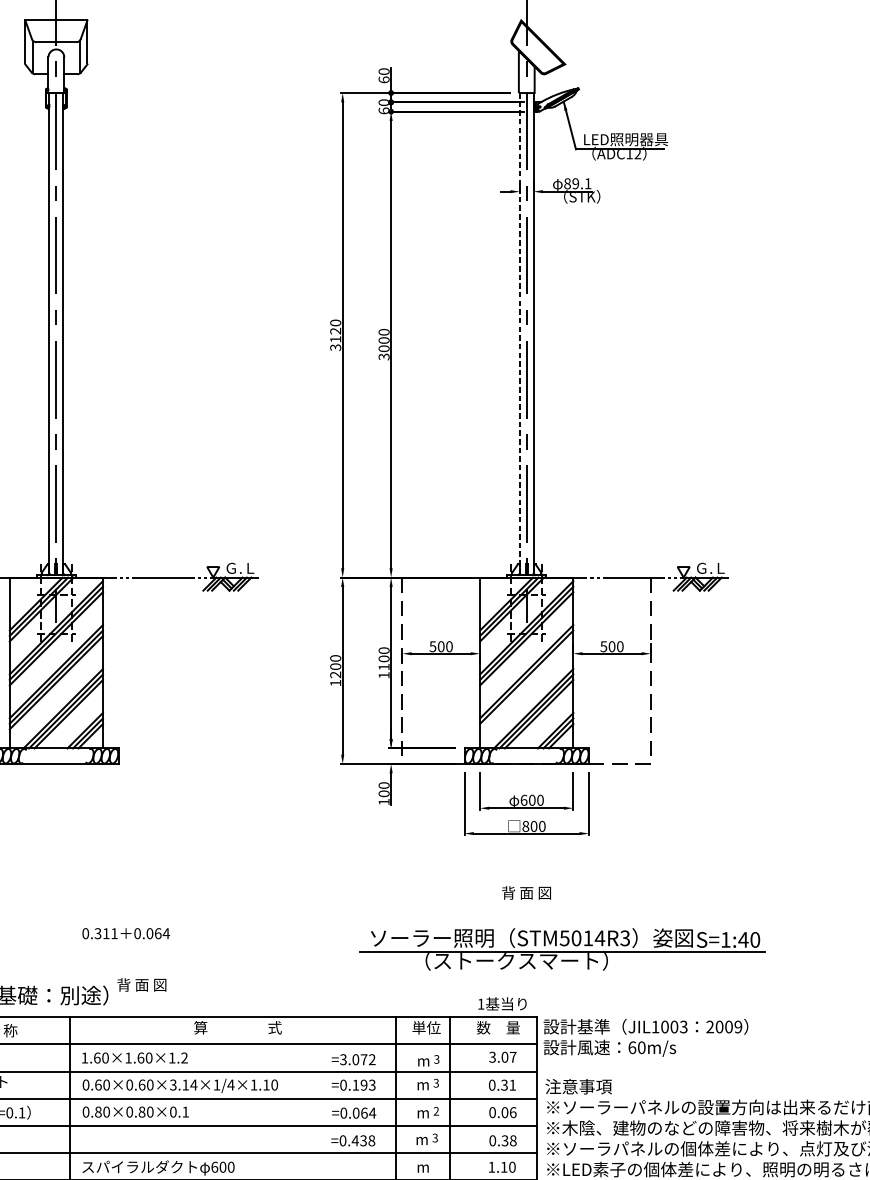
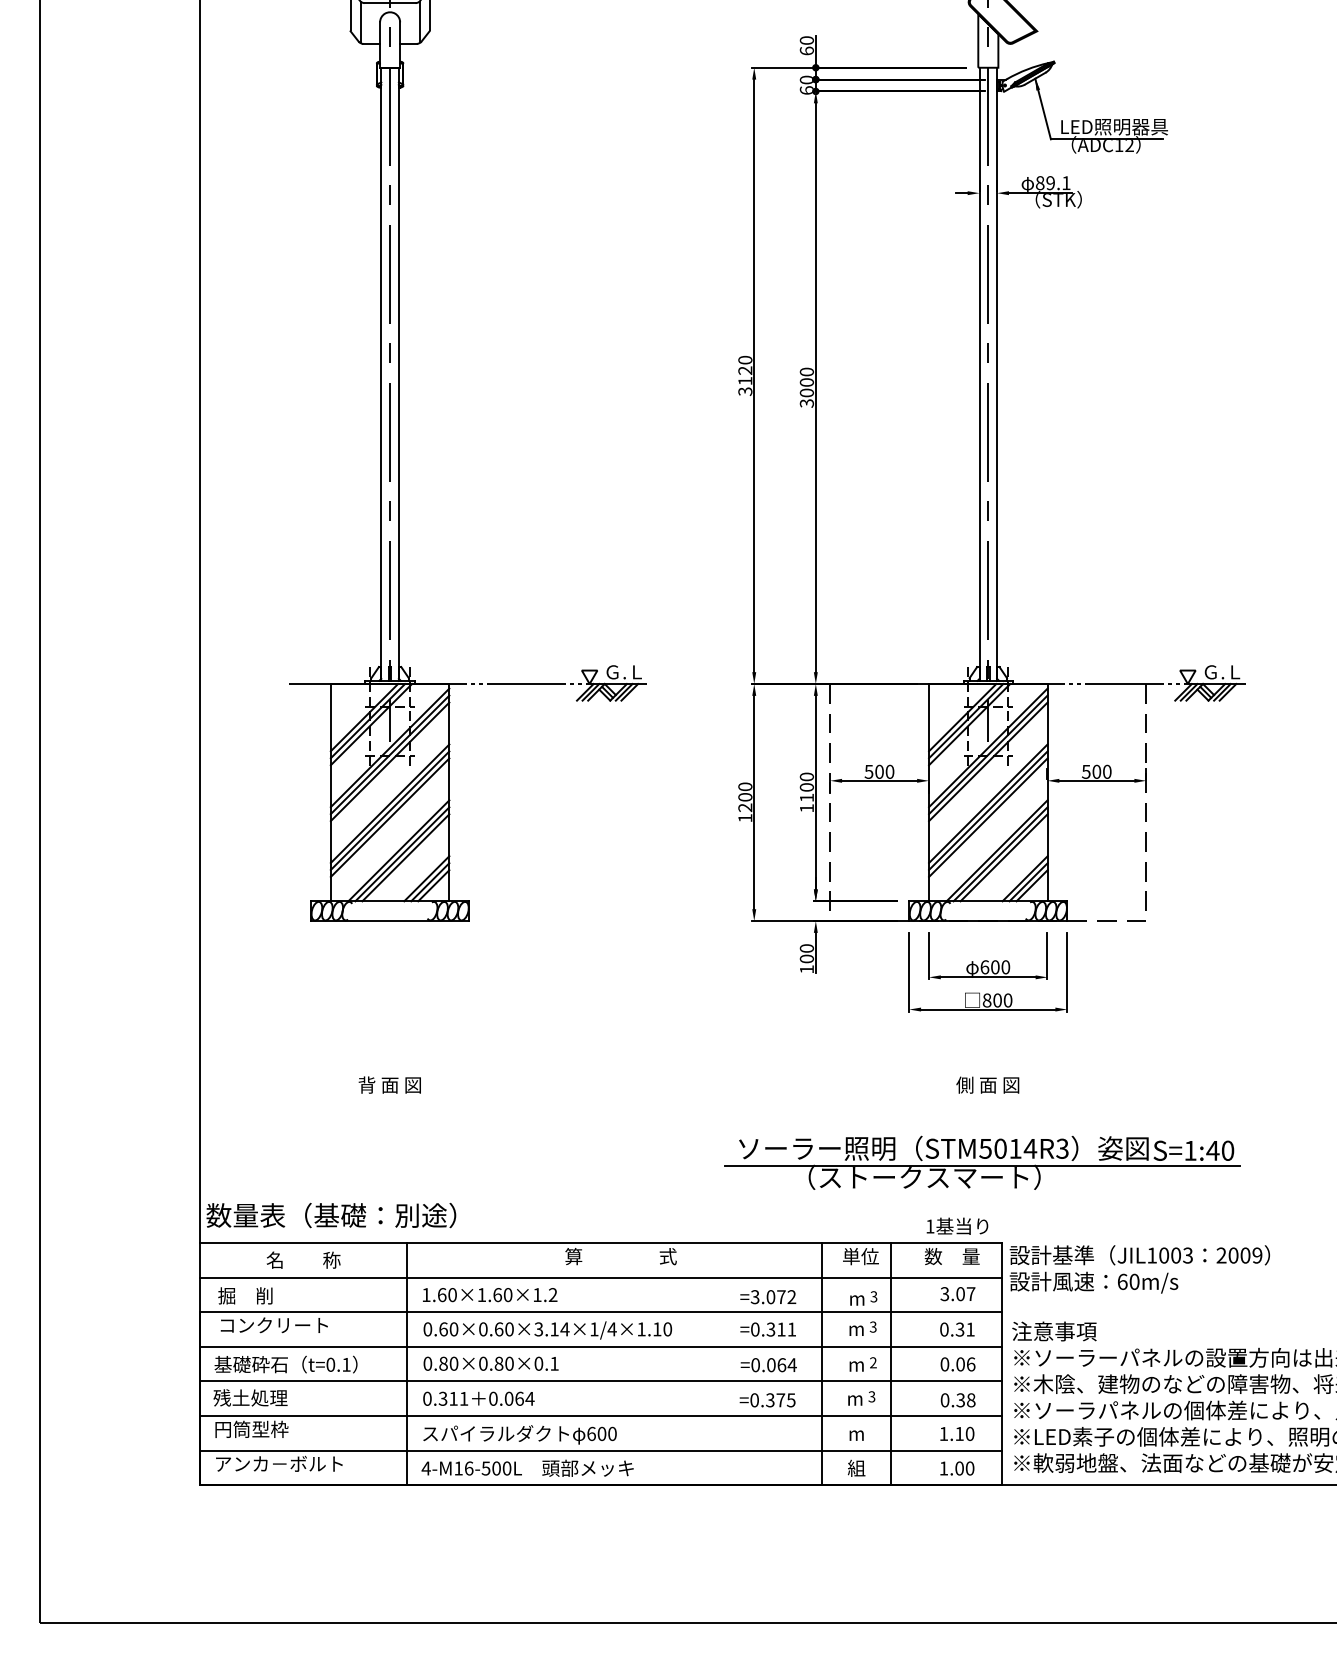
line: (519, 334) -> (979, 374), dashed -> solid
line: (526, 682) -> (988, 817), added
text: (508, 892) -> (964, 1084), 背 面 図 -> 側 面 図
text: (125, 933) -> (478, 1398), moved
part: (562, 949) -> (982, 1162), moved
text: (141, 984) -> (389, 1084), moved
text: (364, 1085) -> (781, 1329), =0.193 -> =0.311
text: (363, 1140) -> (780, 1400), =0.438 -> =0.375

